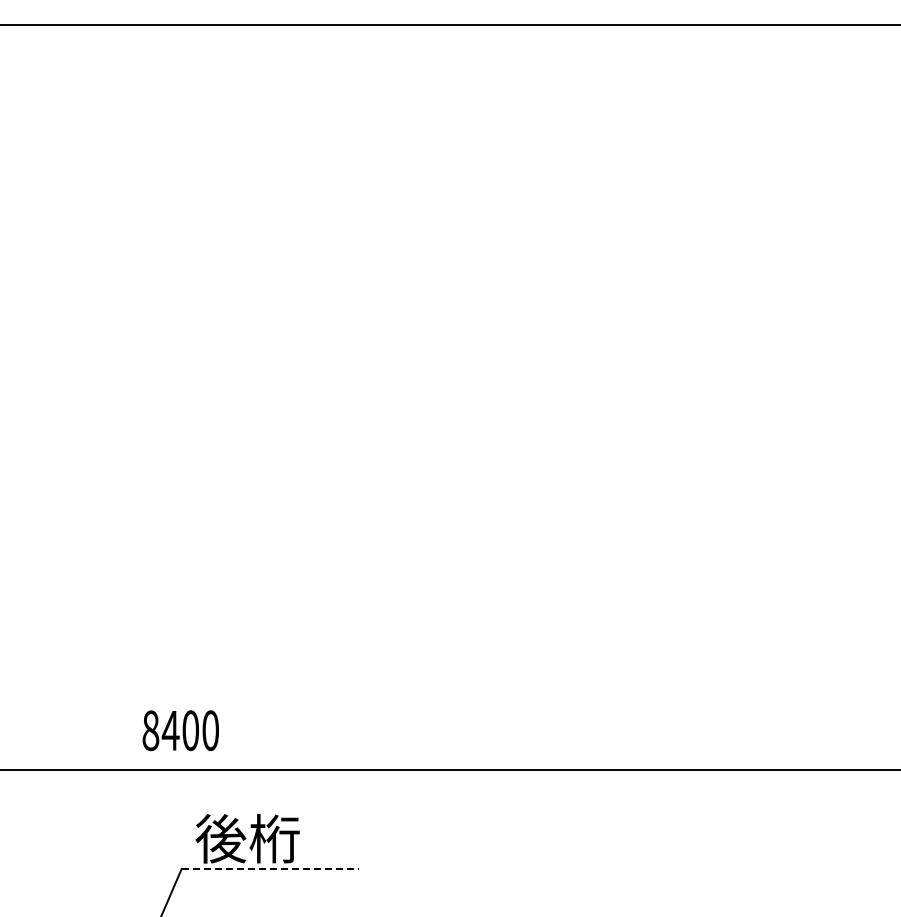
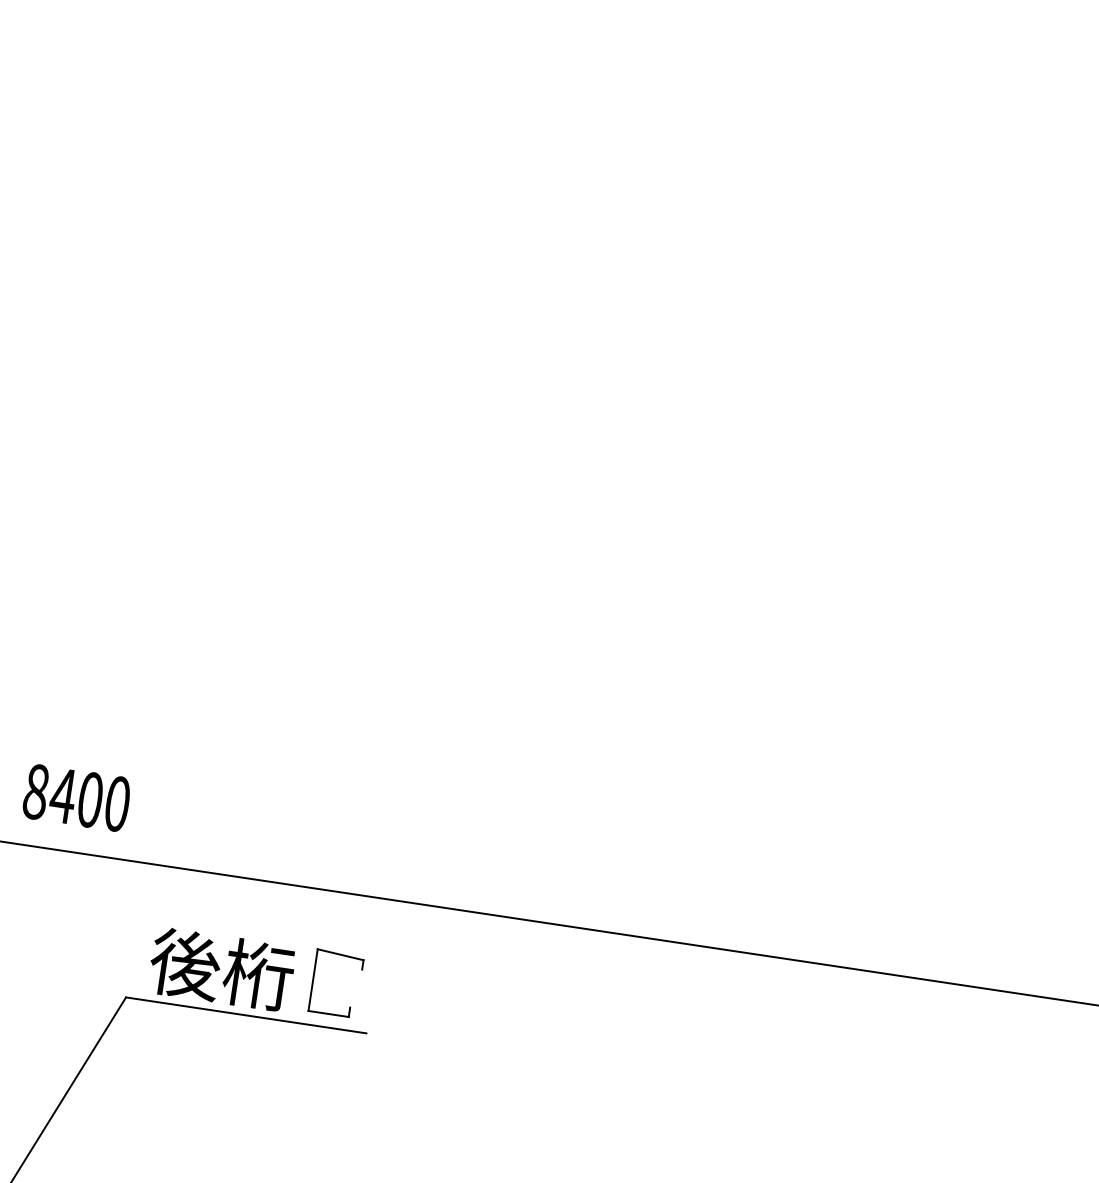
text: (180, 730) -> (76, 797), moved
part: (315, 835) -> (314, 979), added
line: (270, 869) -> (246, 1016), dashed -> solid

